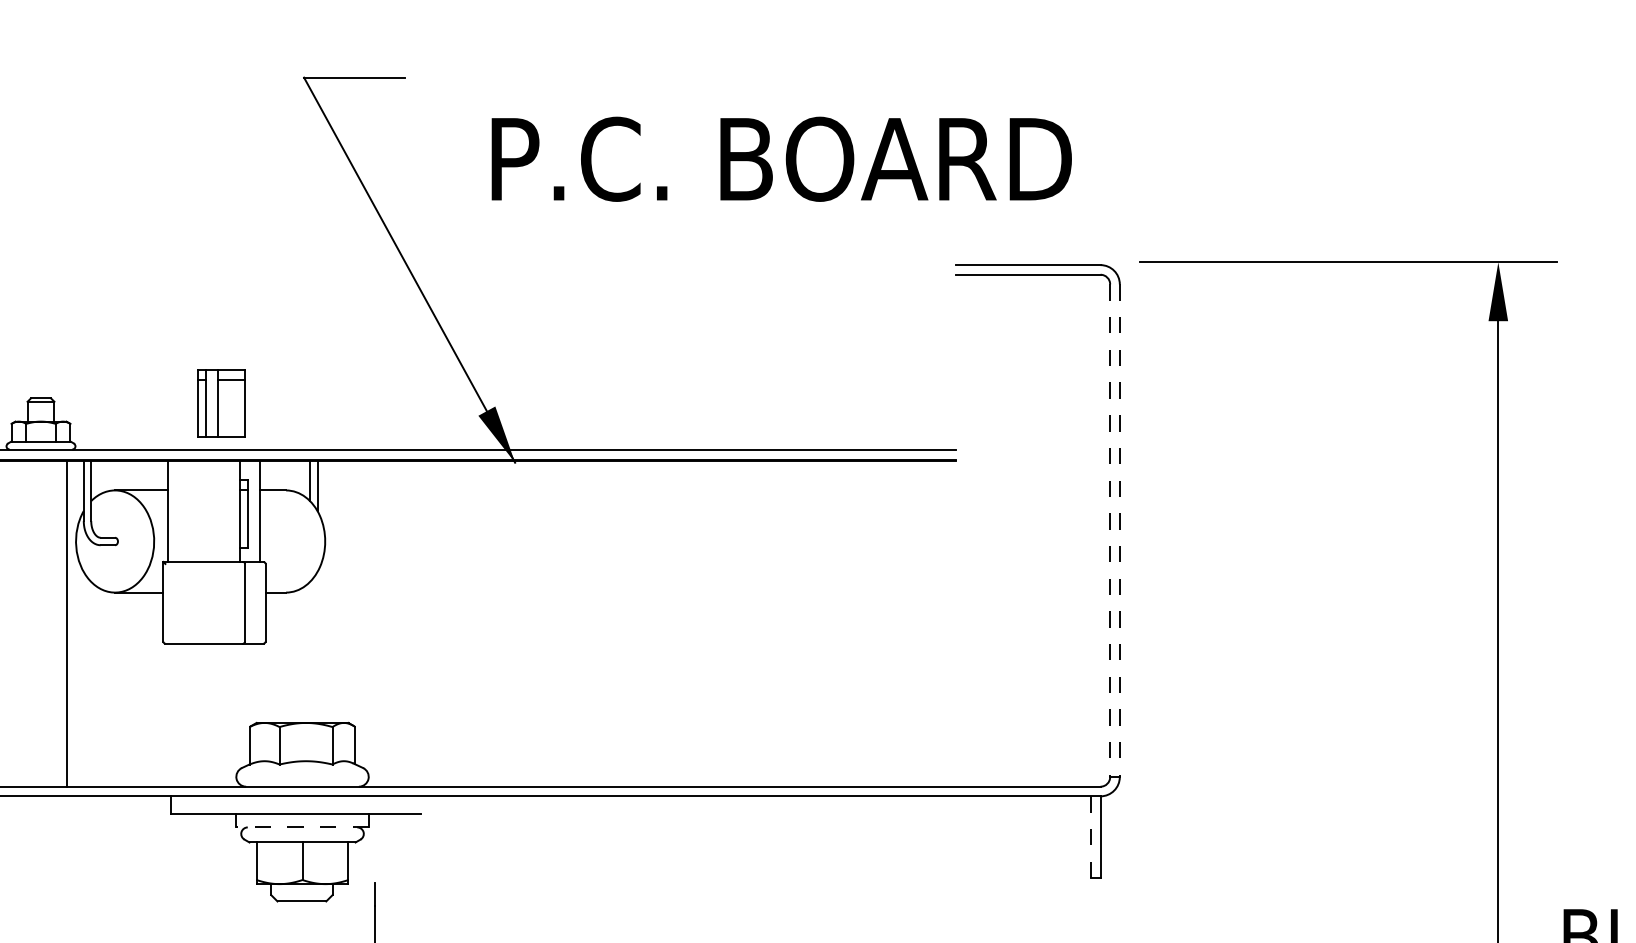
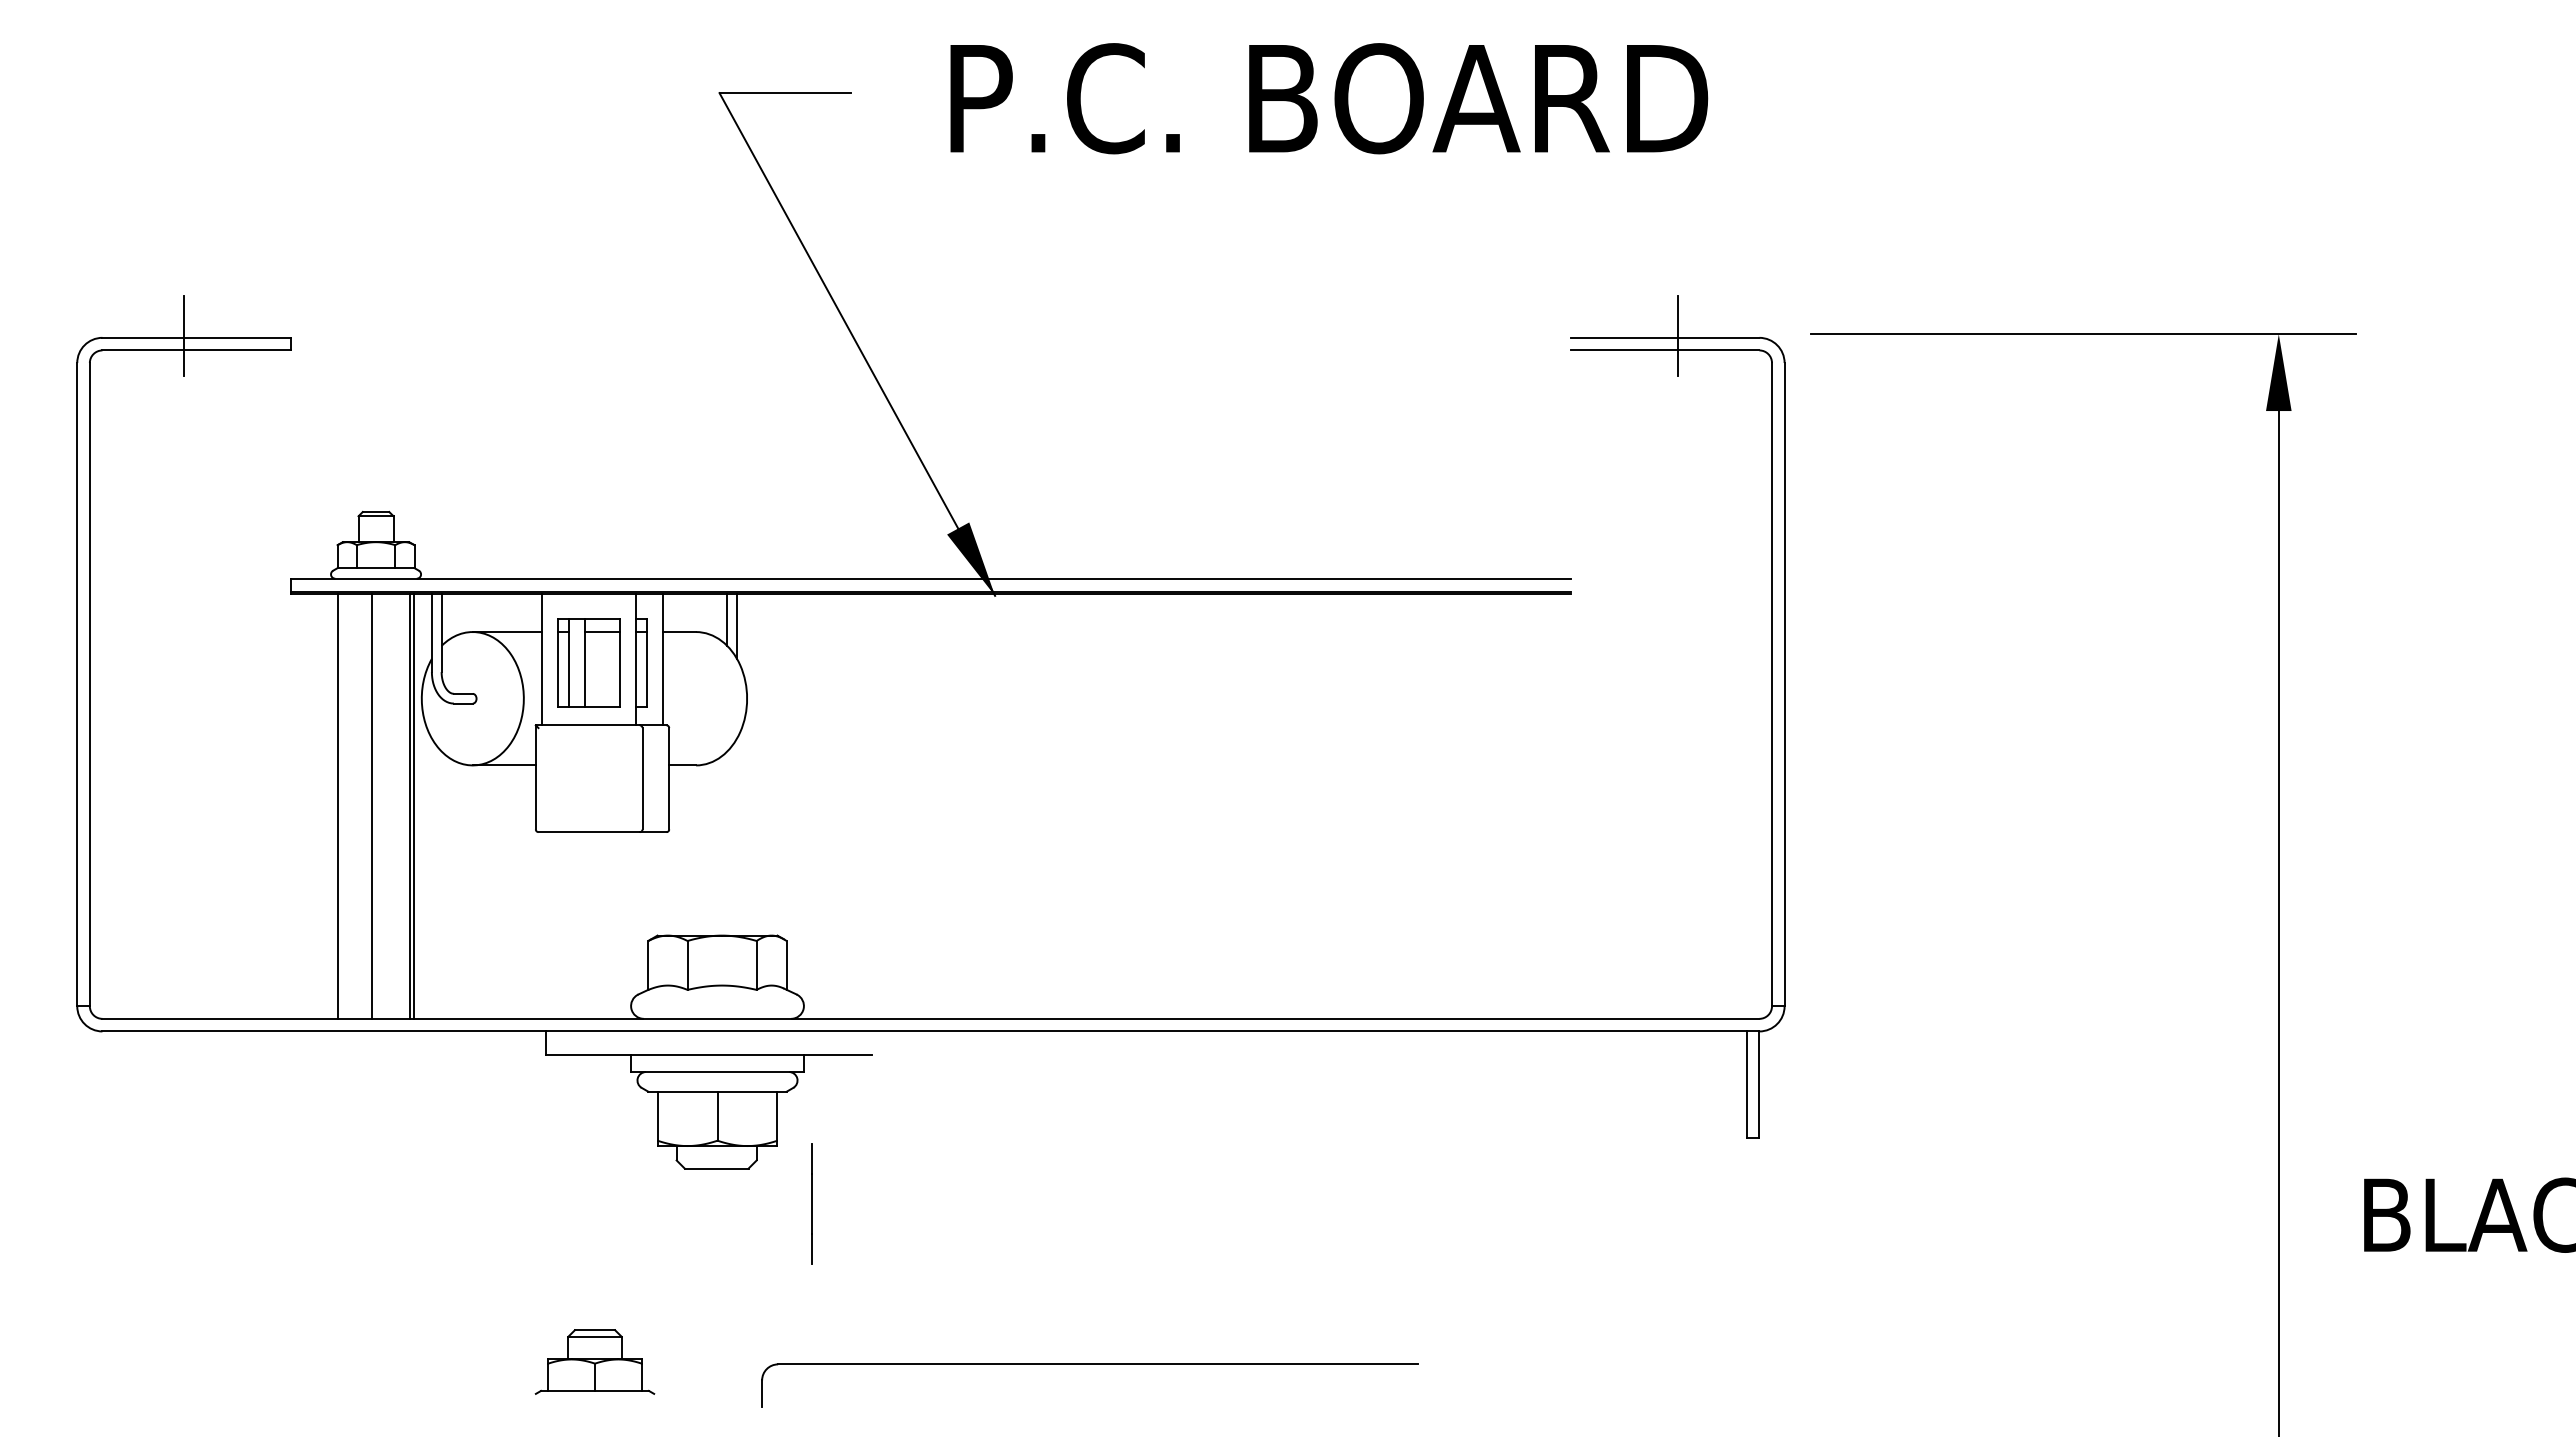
text: (781, 159) -> (1329, 98), moved
line: (1038, 264) -> (1678, 336), added
part: (220, 403) -> (588, 662), moved
line: (1110, 530) -> (1772, 684), dashed -> solid
line: (1119, 530) -> (1784, 684), dashed -> solid
line: (12, 624) -> (338, 806), added
line: (37, 624) -> (371, 806), added
line: (70, 624) -> (414, 806), added
line: (302, 827) -> (717, 1072), dashed -> solid
line: (1090, 837) -> (1746, 1085), dashed -> solid

